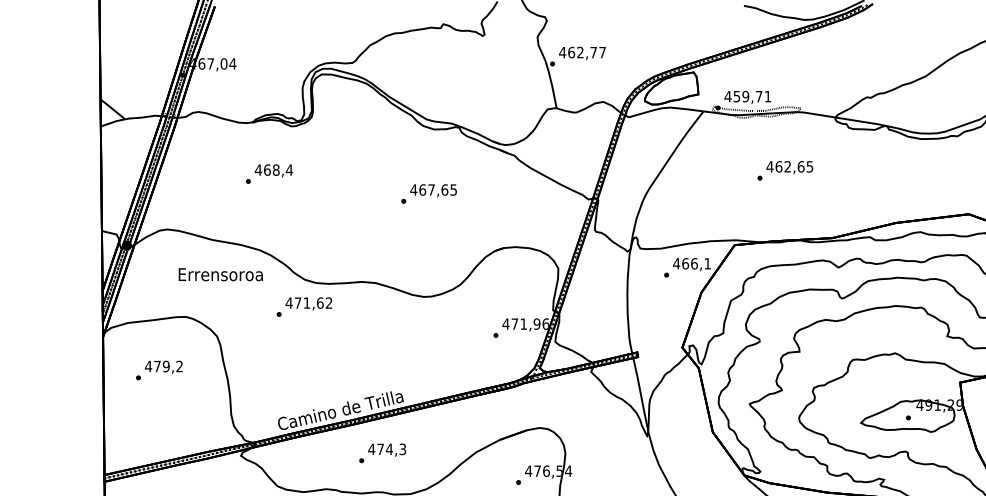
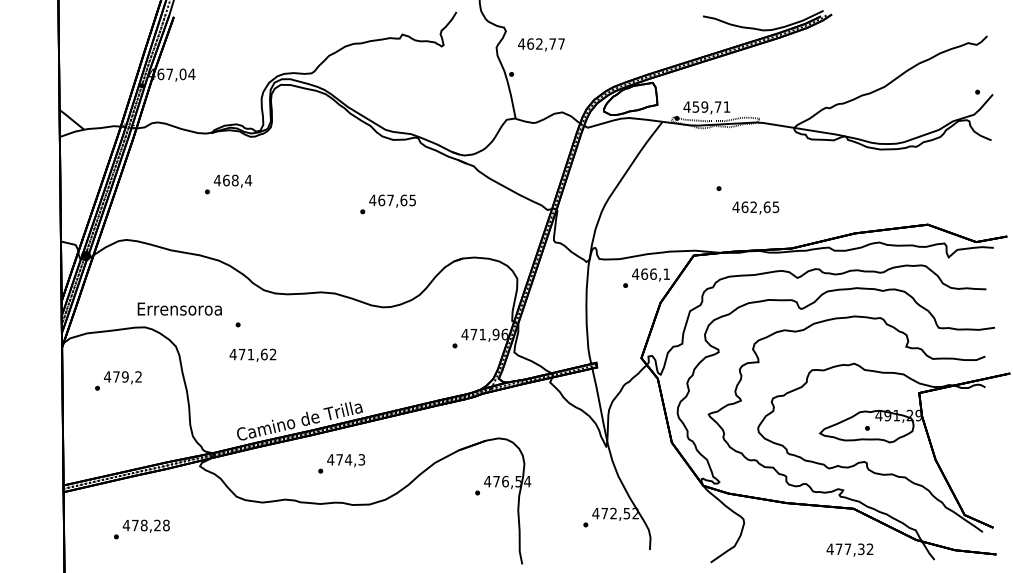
text: (582, 53) -> (541, 44), moved
text: (789, 167) -> (755, 207), moved
text: (220, 274) -> (179, 308), moved
text: (308, 303) -> (252, 354), moved

